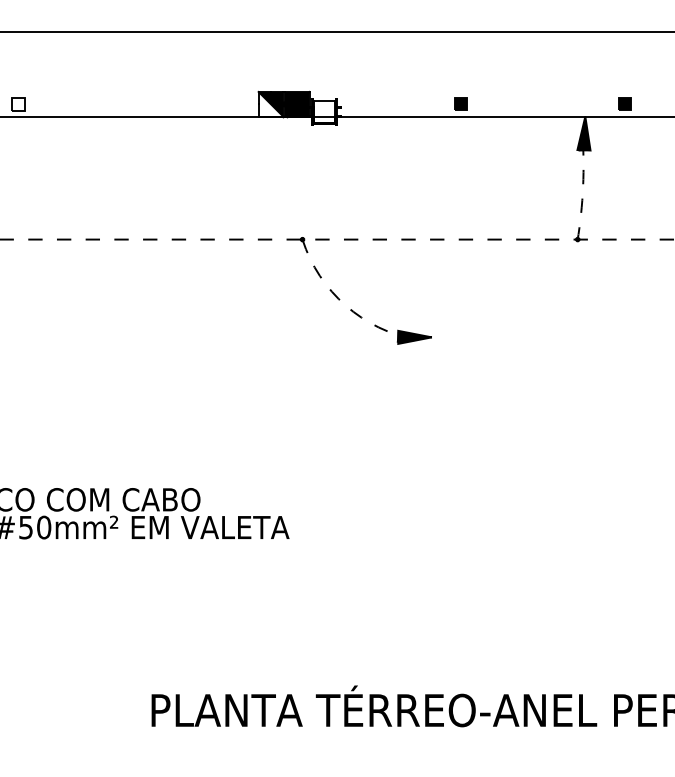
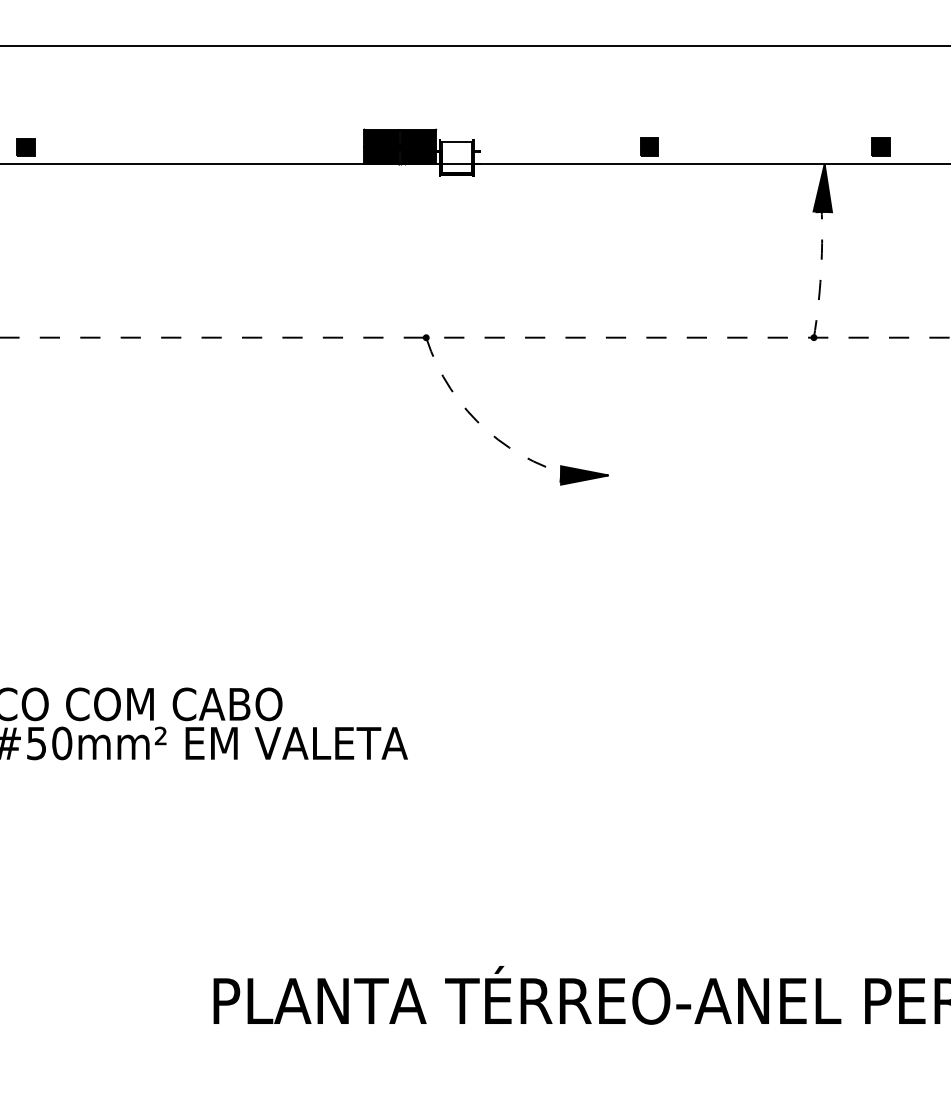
fill: (270, 103) -> (381, 145), added
fill: (18, 104) -> (26, 147), added

